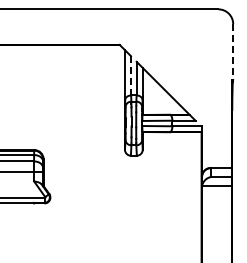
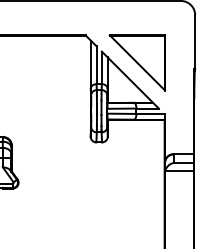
line: (233, 52) -> (195, 42), dashed -> solid
part: (172, 72) -> (136, 61), added
line: (131, 75) -> (96, 64), dashed -> solid

